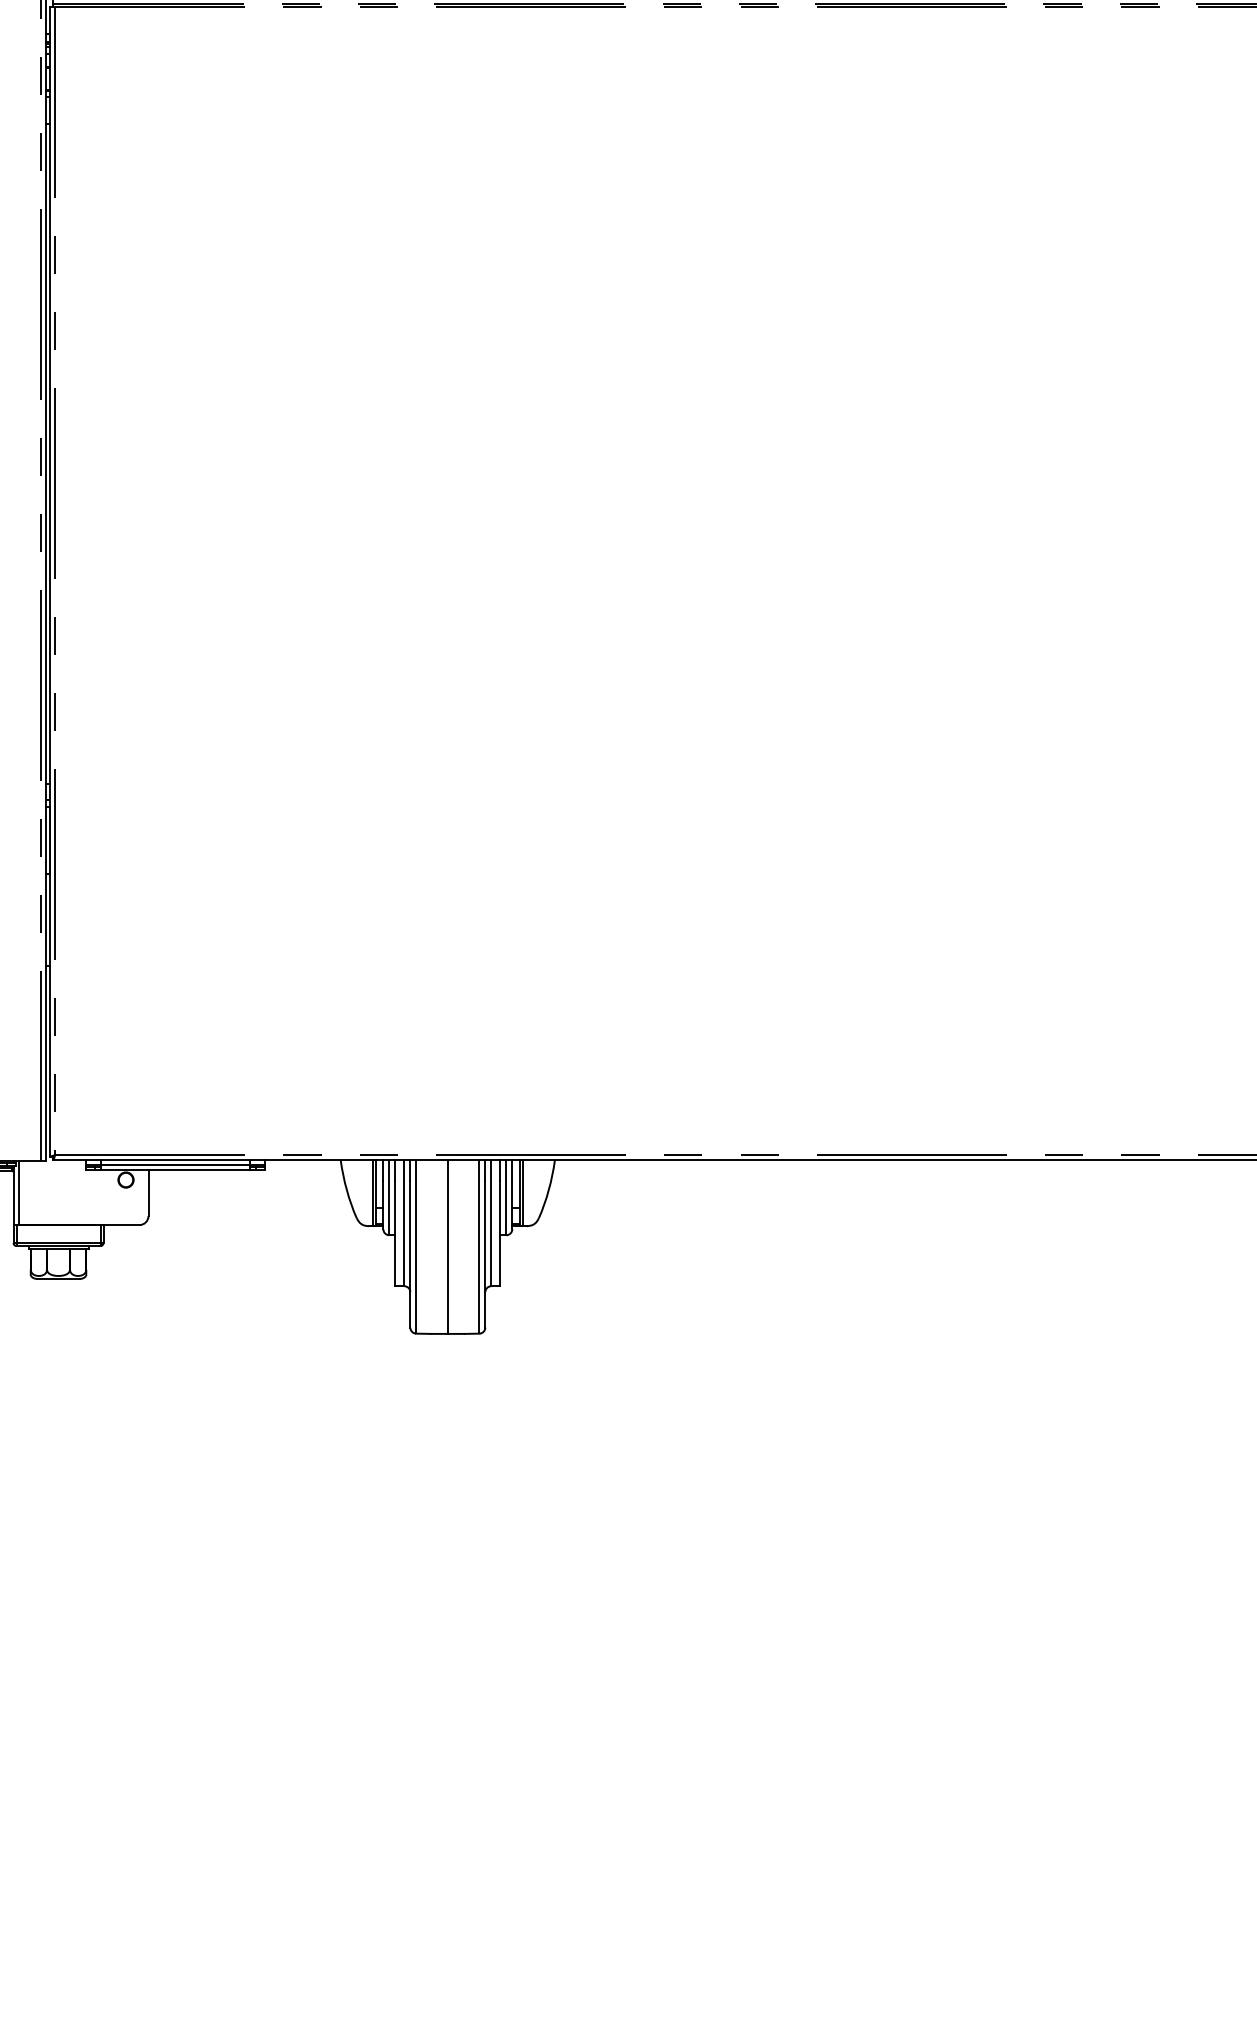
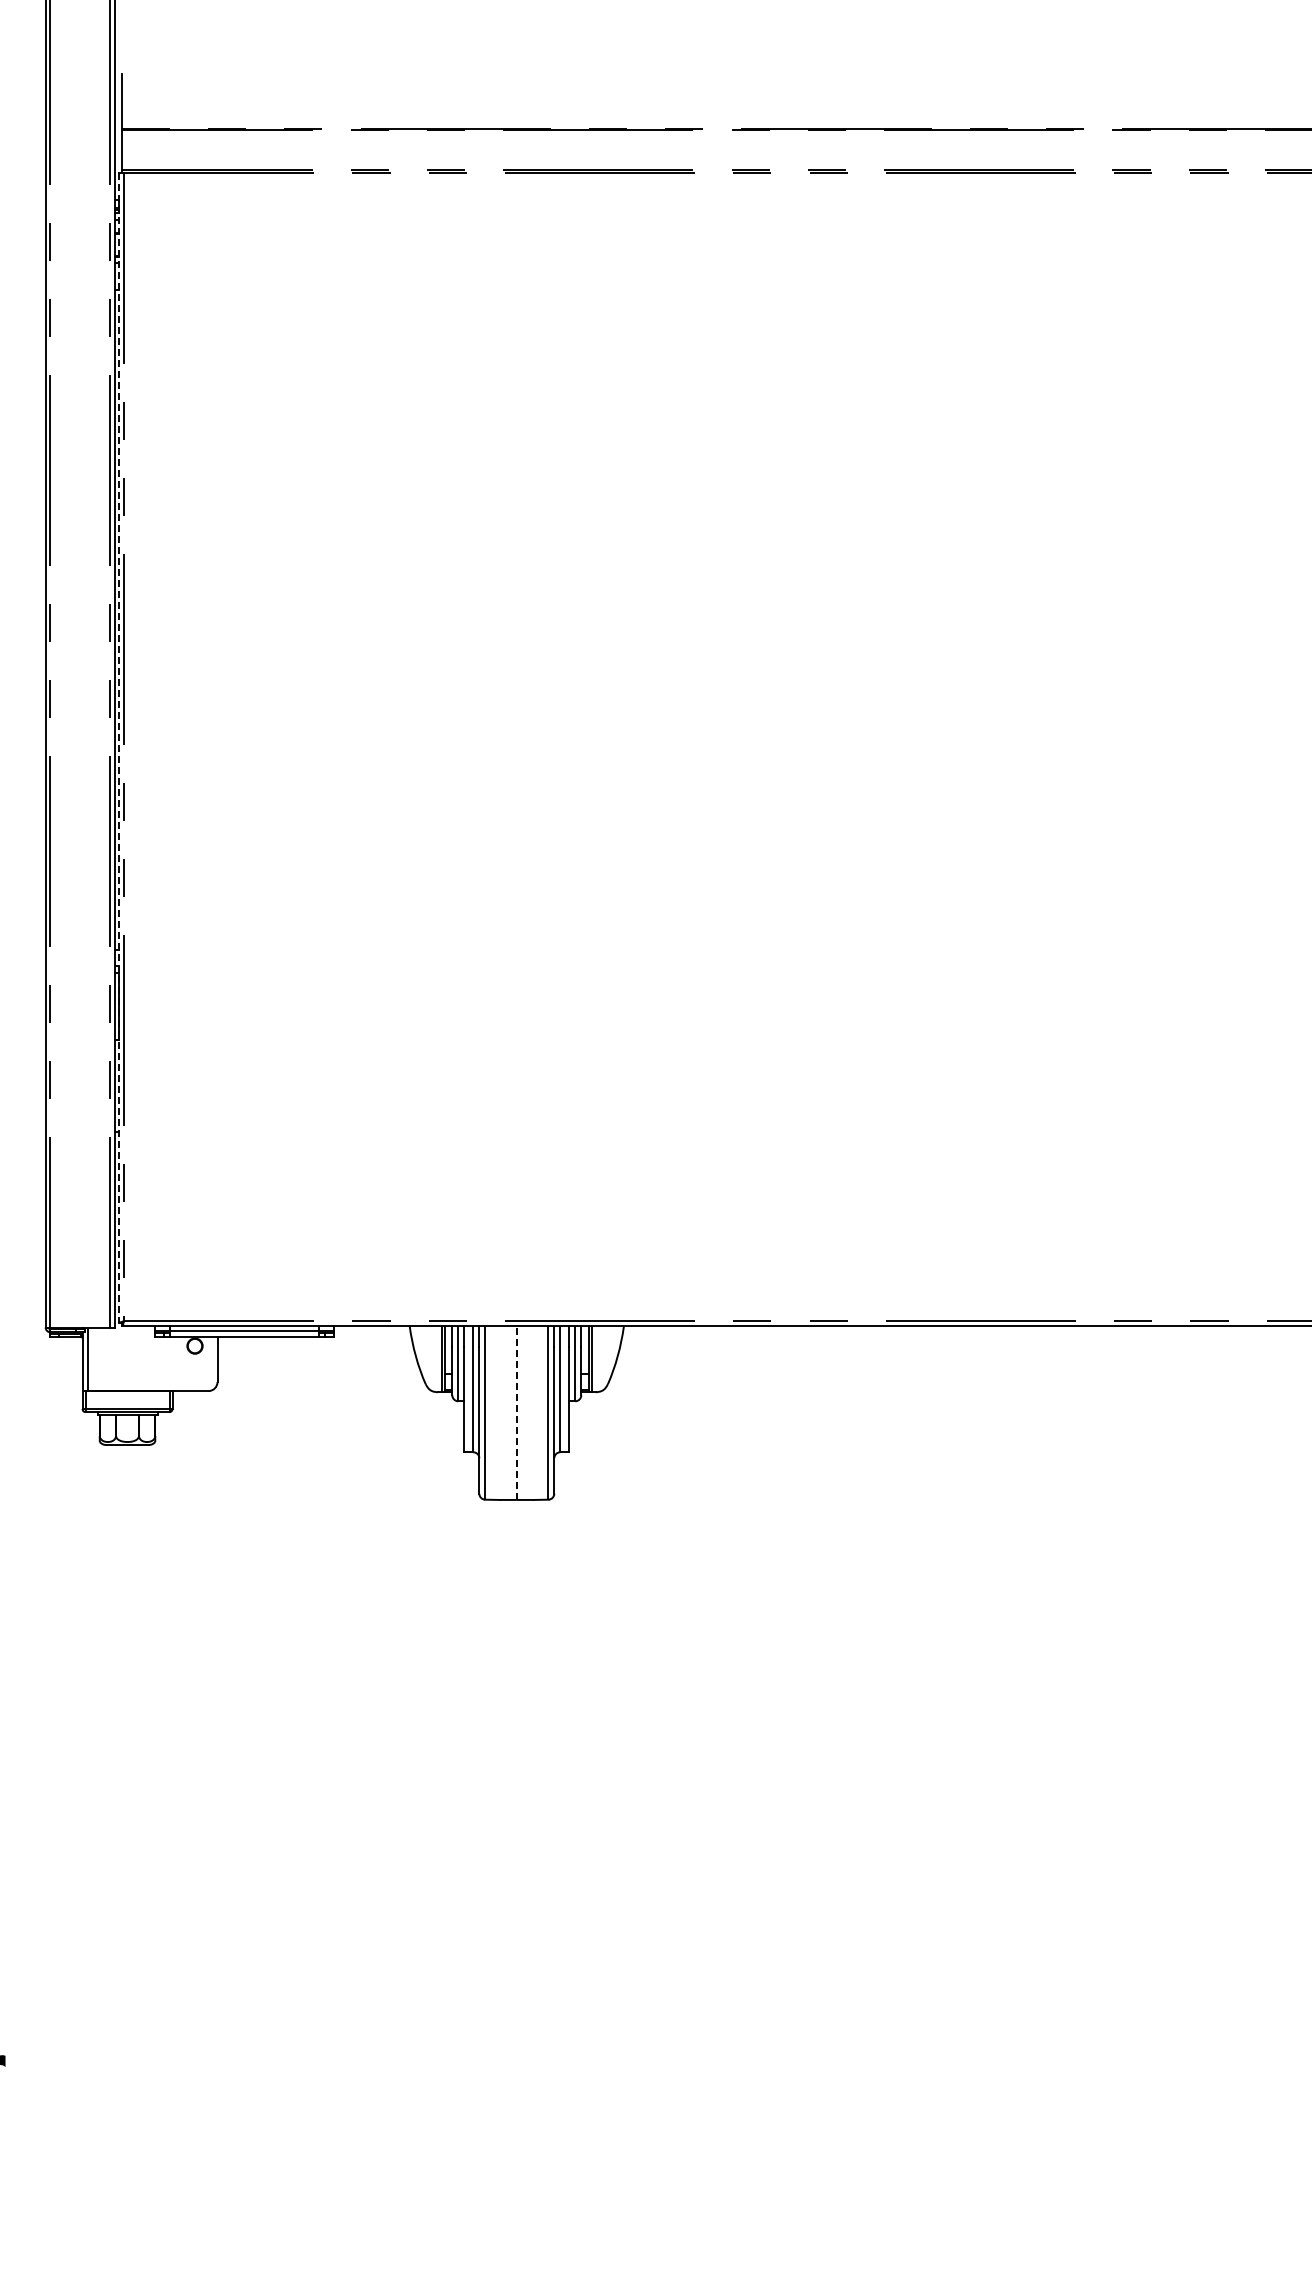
line: (50, 582) -> (119, 748), solid -> dashed
line: (447, 1246) -> (516, 1412), solid -> dashed

